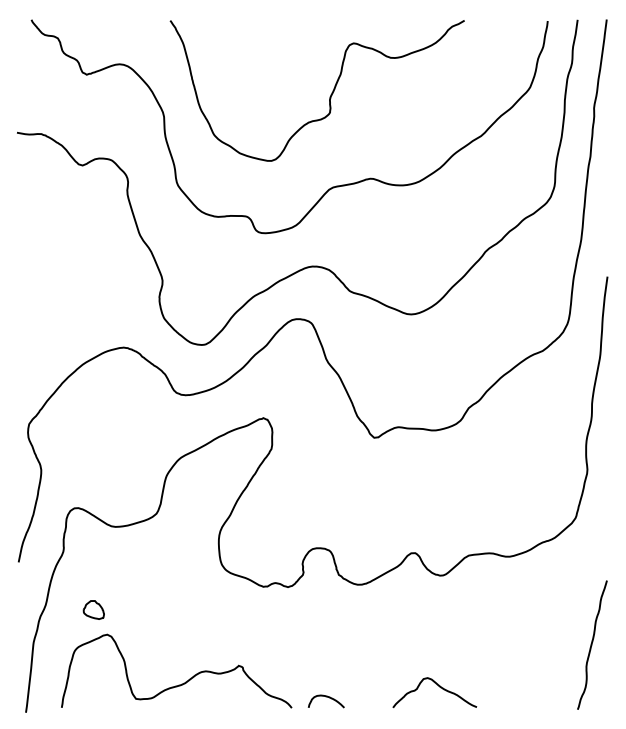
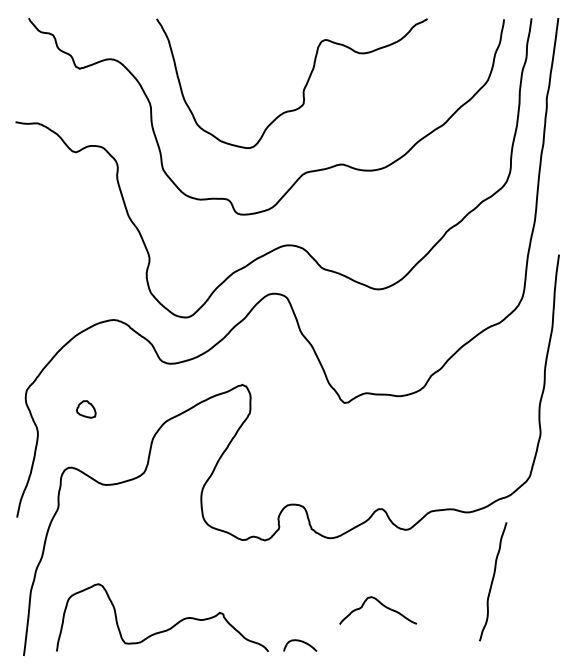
part: (94, 610) -> (86, 409), moved
curve: (592, 644) -> (493, 581), moved
curve: (437, 686) -> (380, 604), moved

